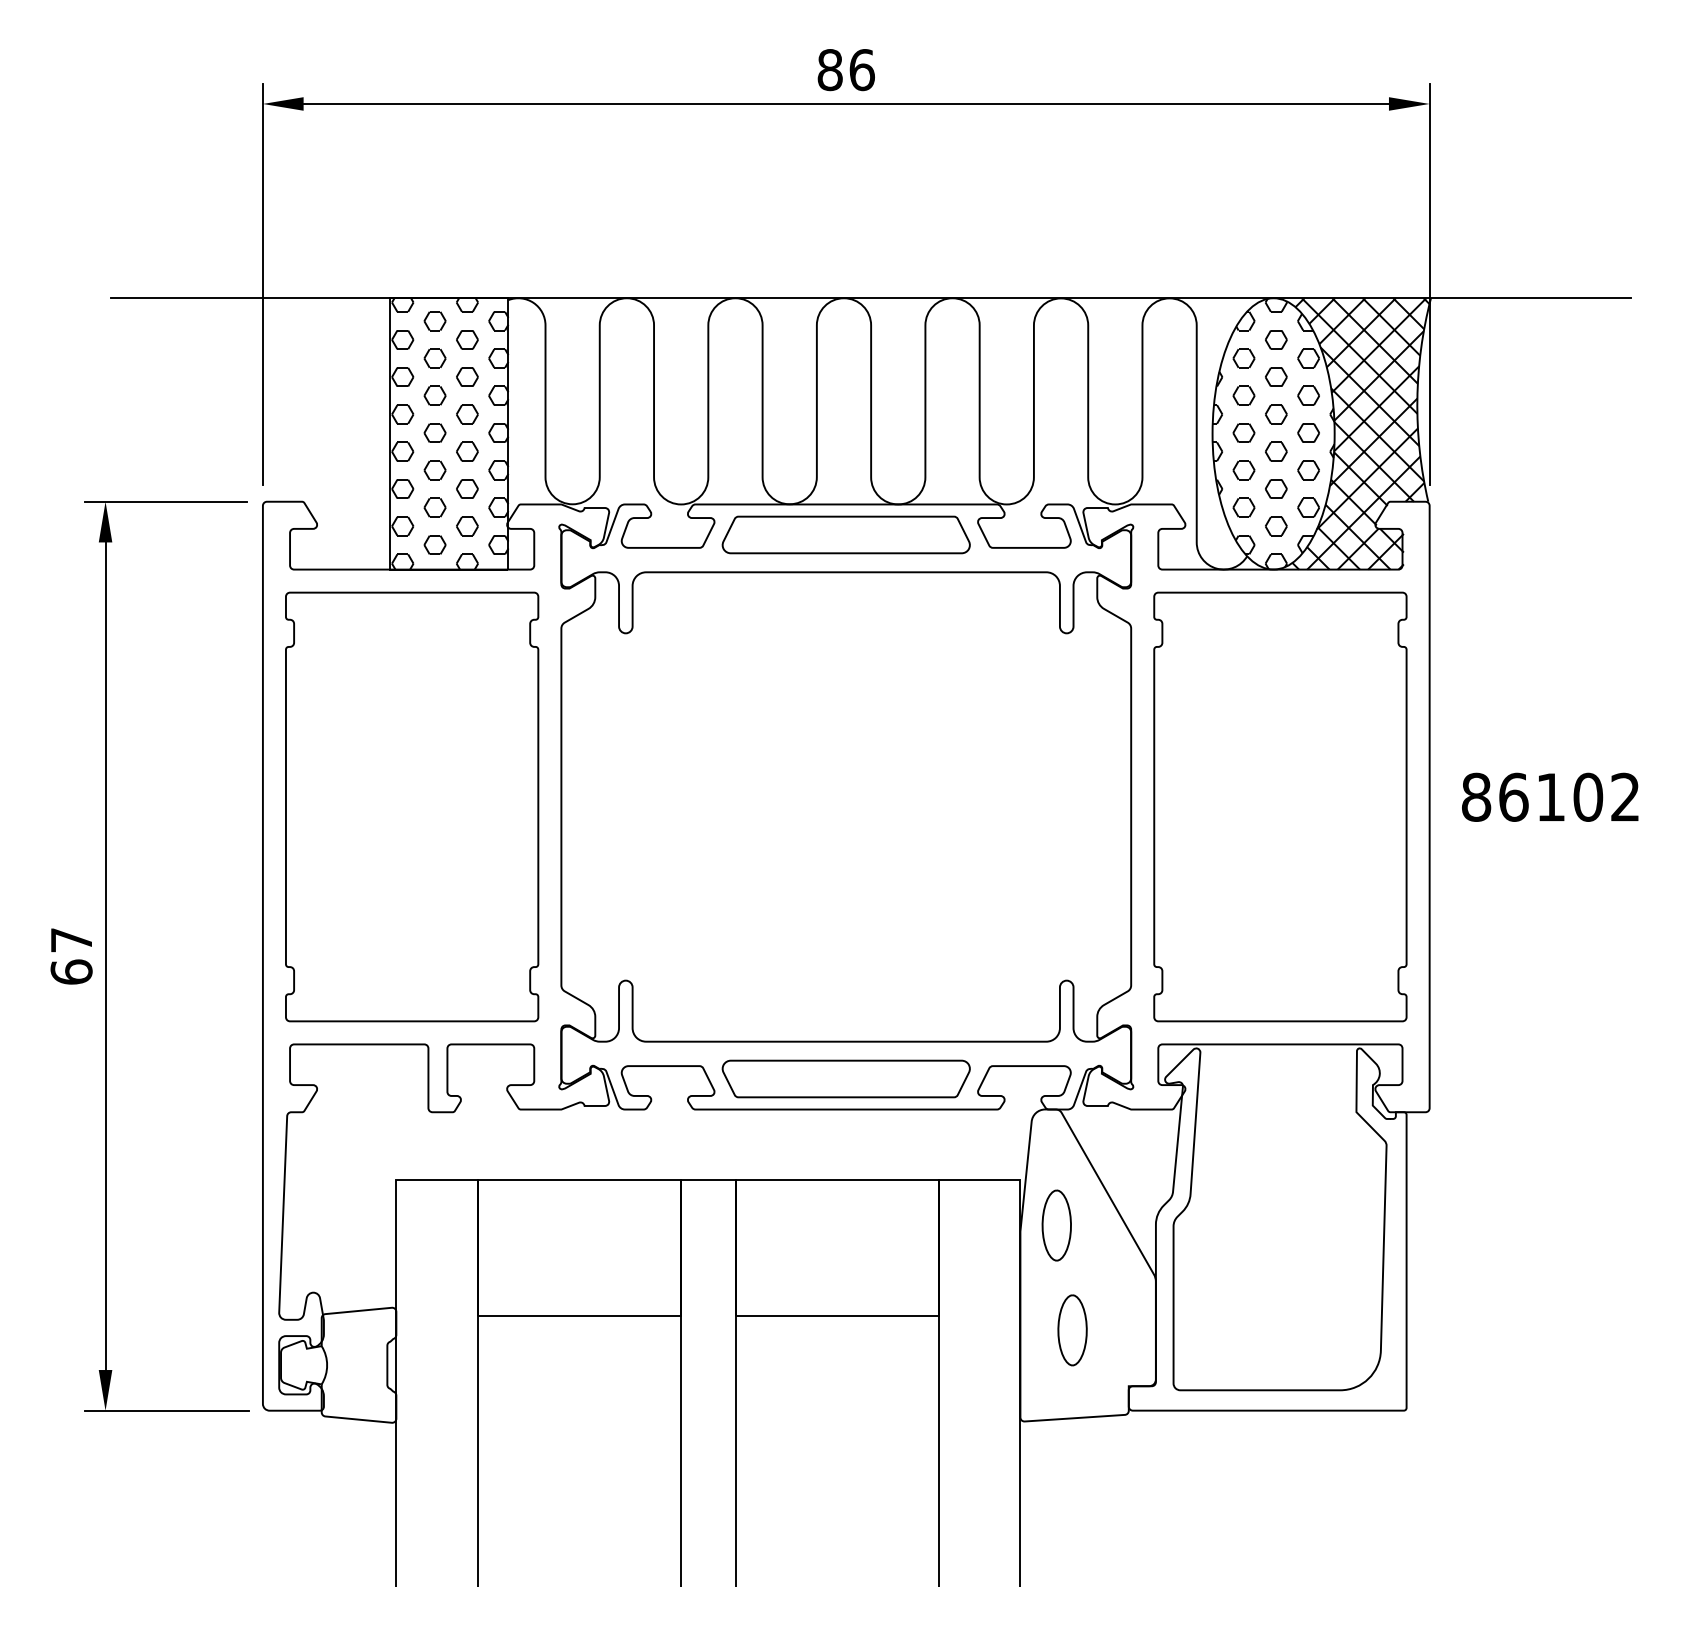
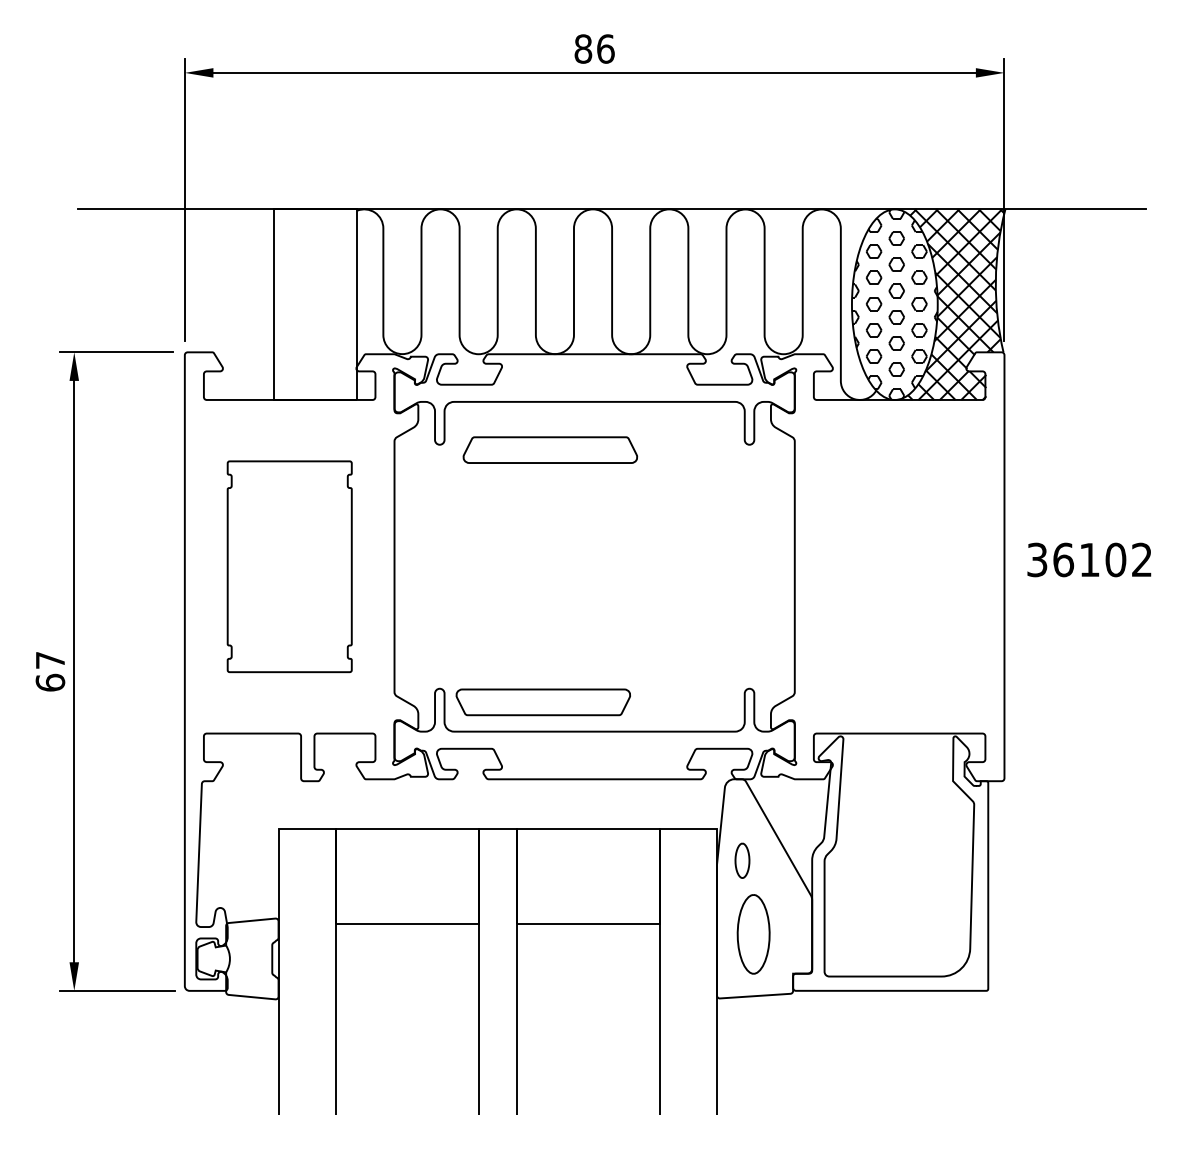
hatch: (450, 433) -> (316, 304), removed
curve: (845, 517) -> (549, 437), moved
text: (1476, 796) -> (1037, 559), 86102 -> 36102
part: (412, 806) -> (289, 566), size x0.7
part: (1280, 806) -> (899, 566), removed
curve: (845, 1061) -> (542, 690), moved
part: (1056, 1225) -> (742, 860), size x0.7
part: (1072, 1330) -> (753, 934), size x1.6

